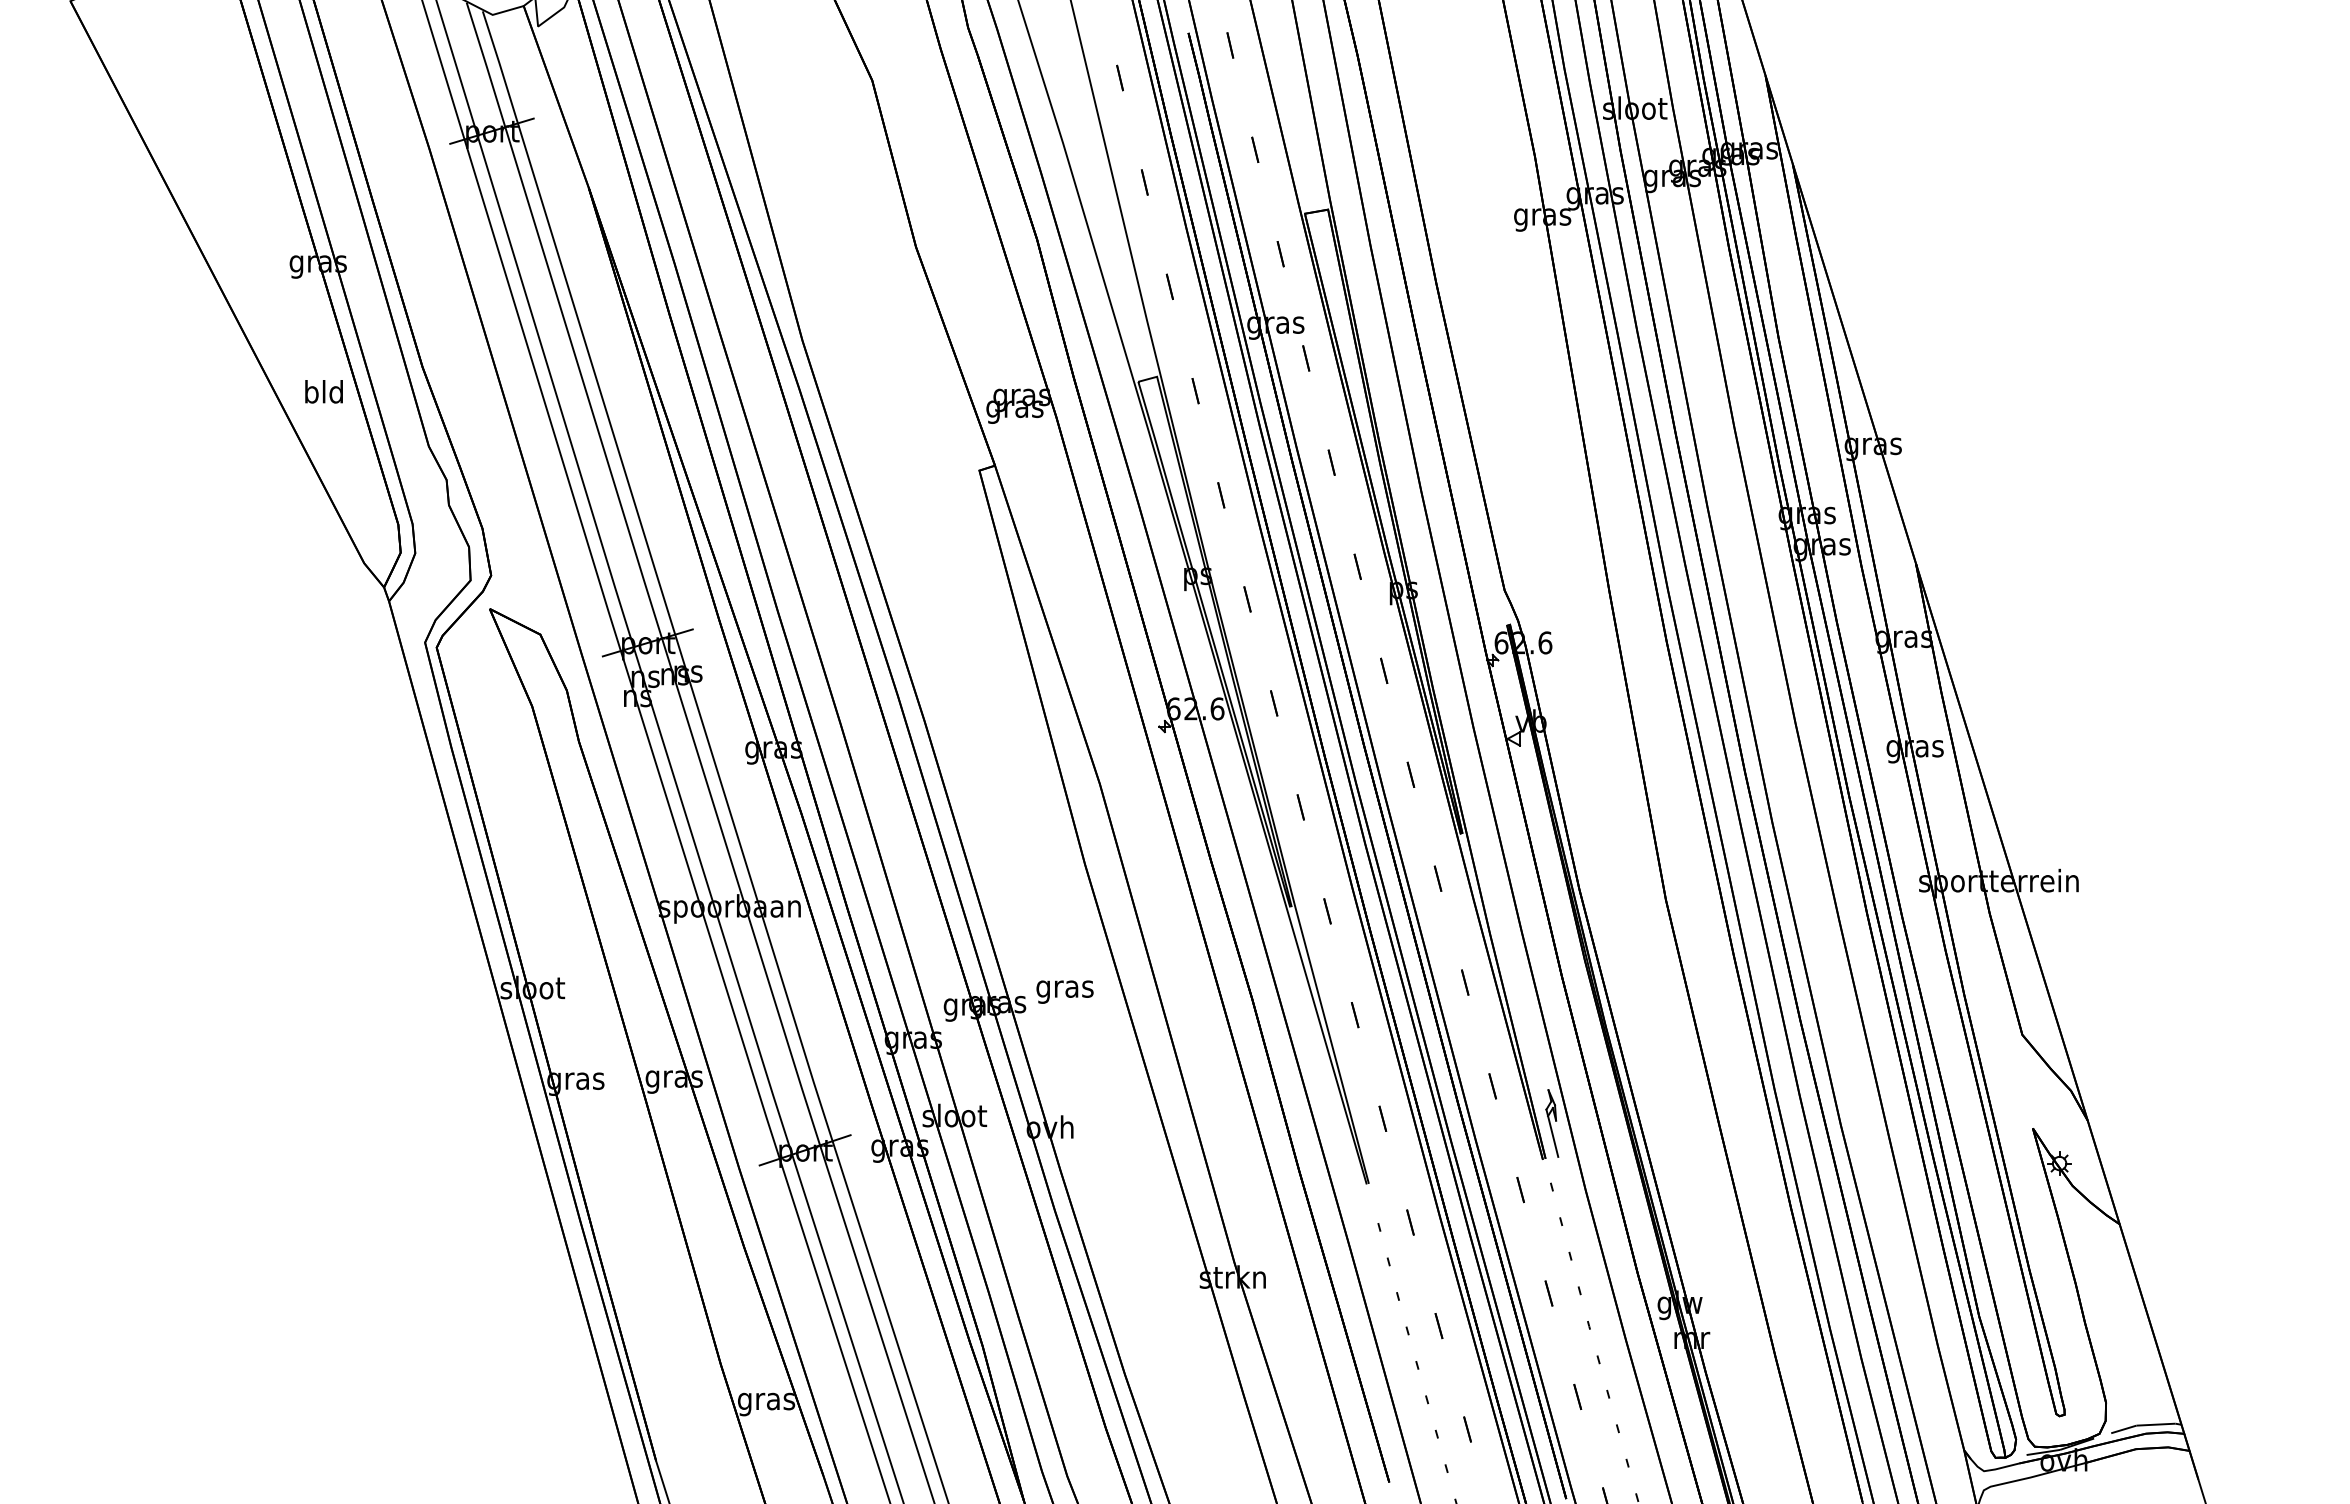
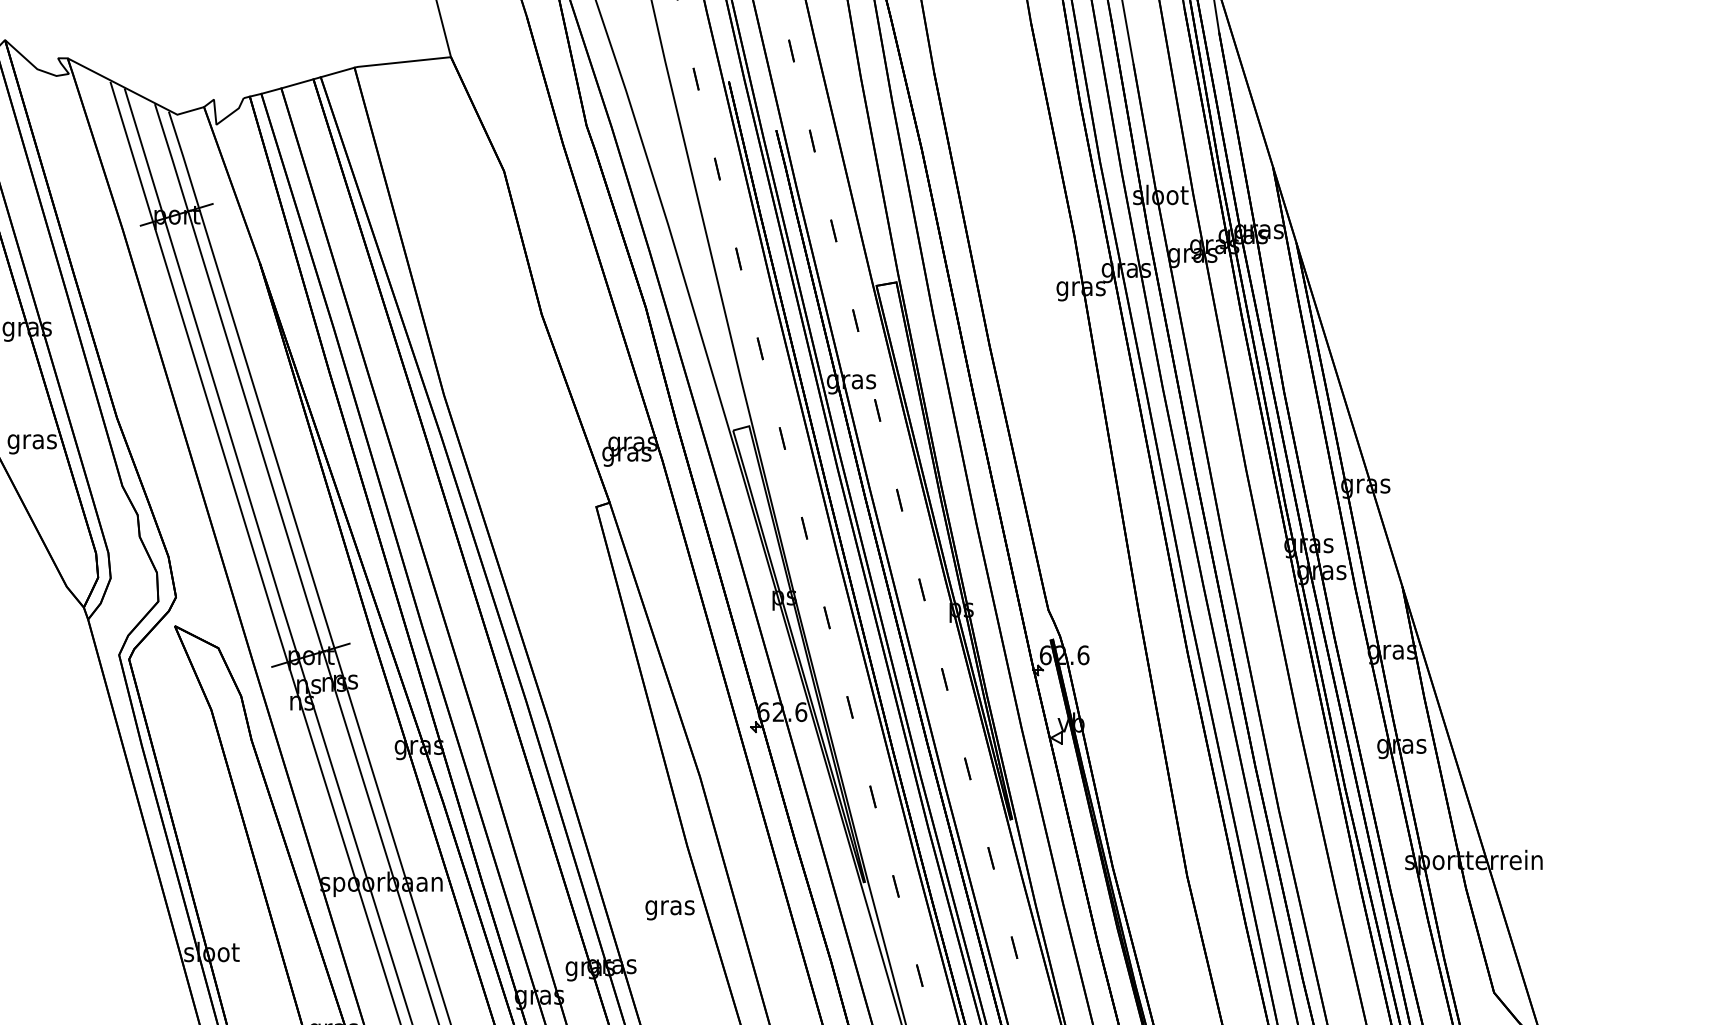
text: (323, 394) -> (31, 441), bld -> gras
text: (1064, 991) -> (669, 909), moved

